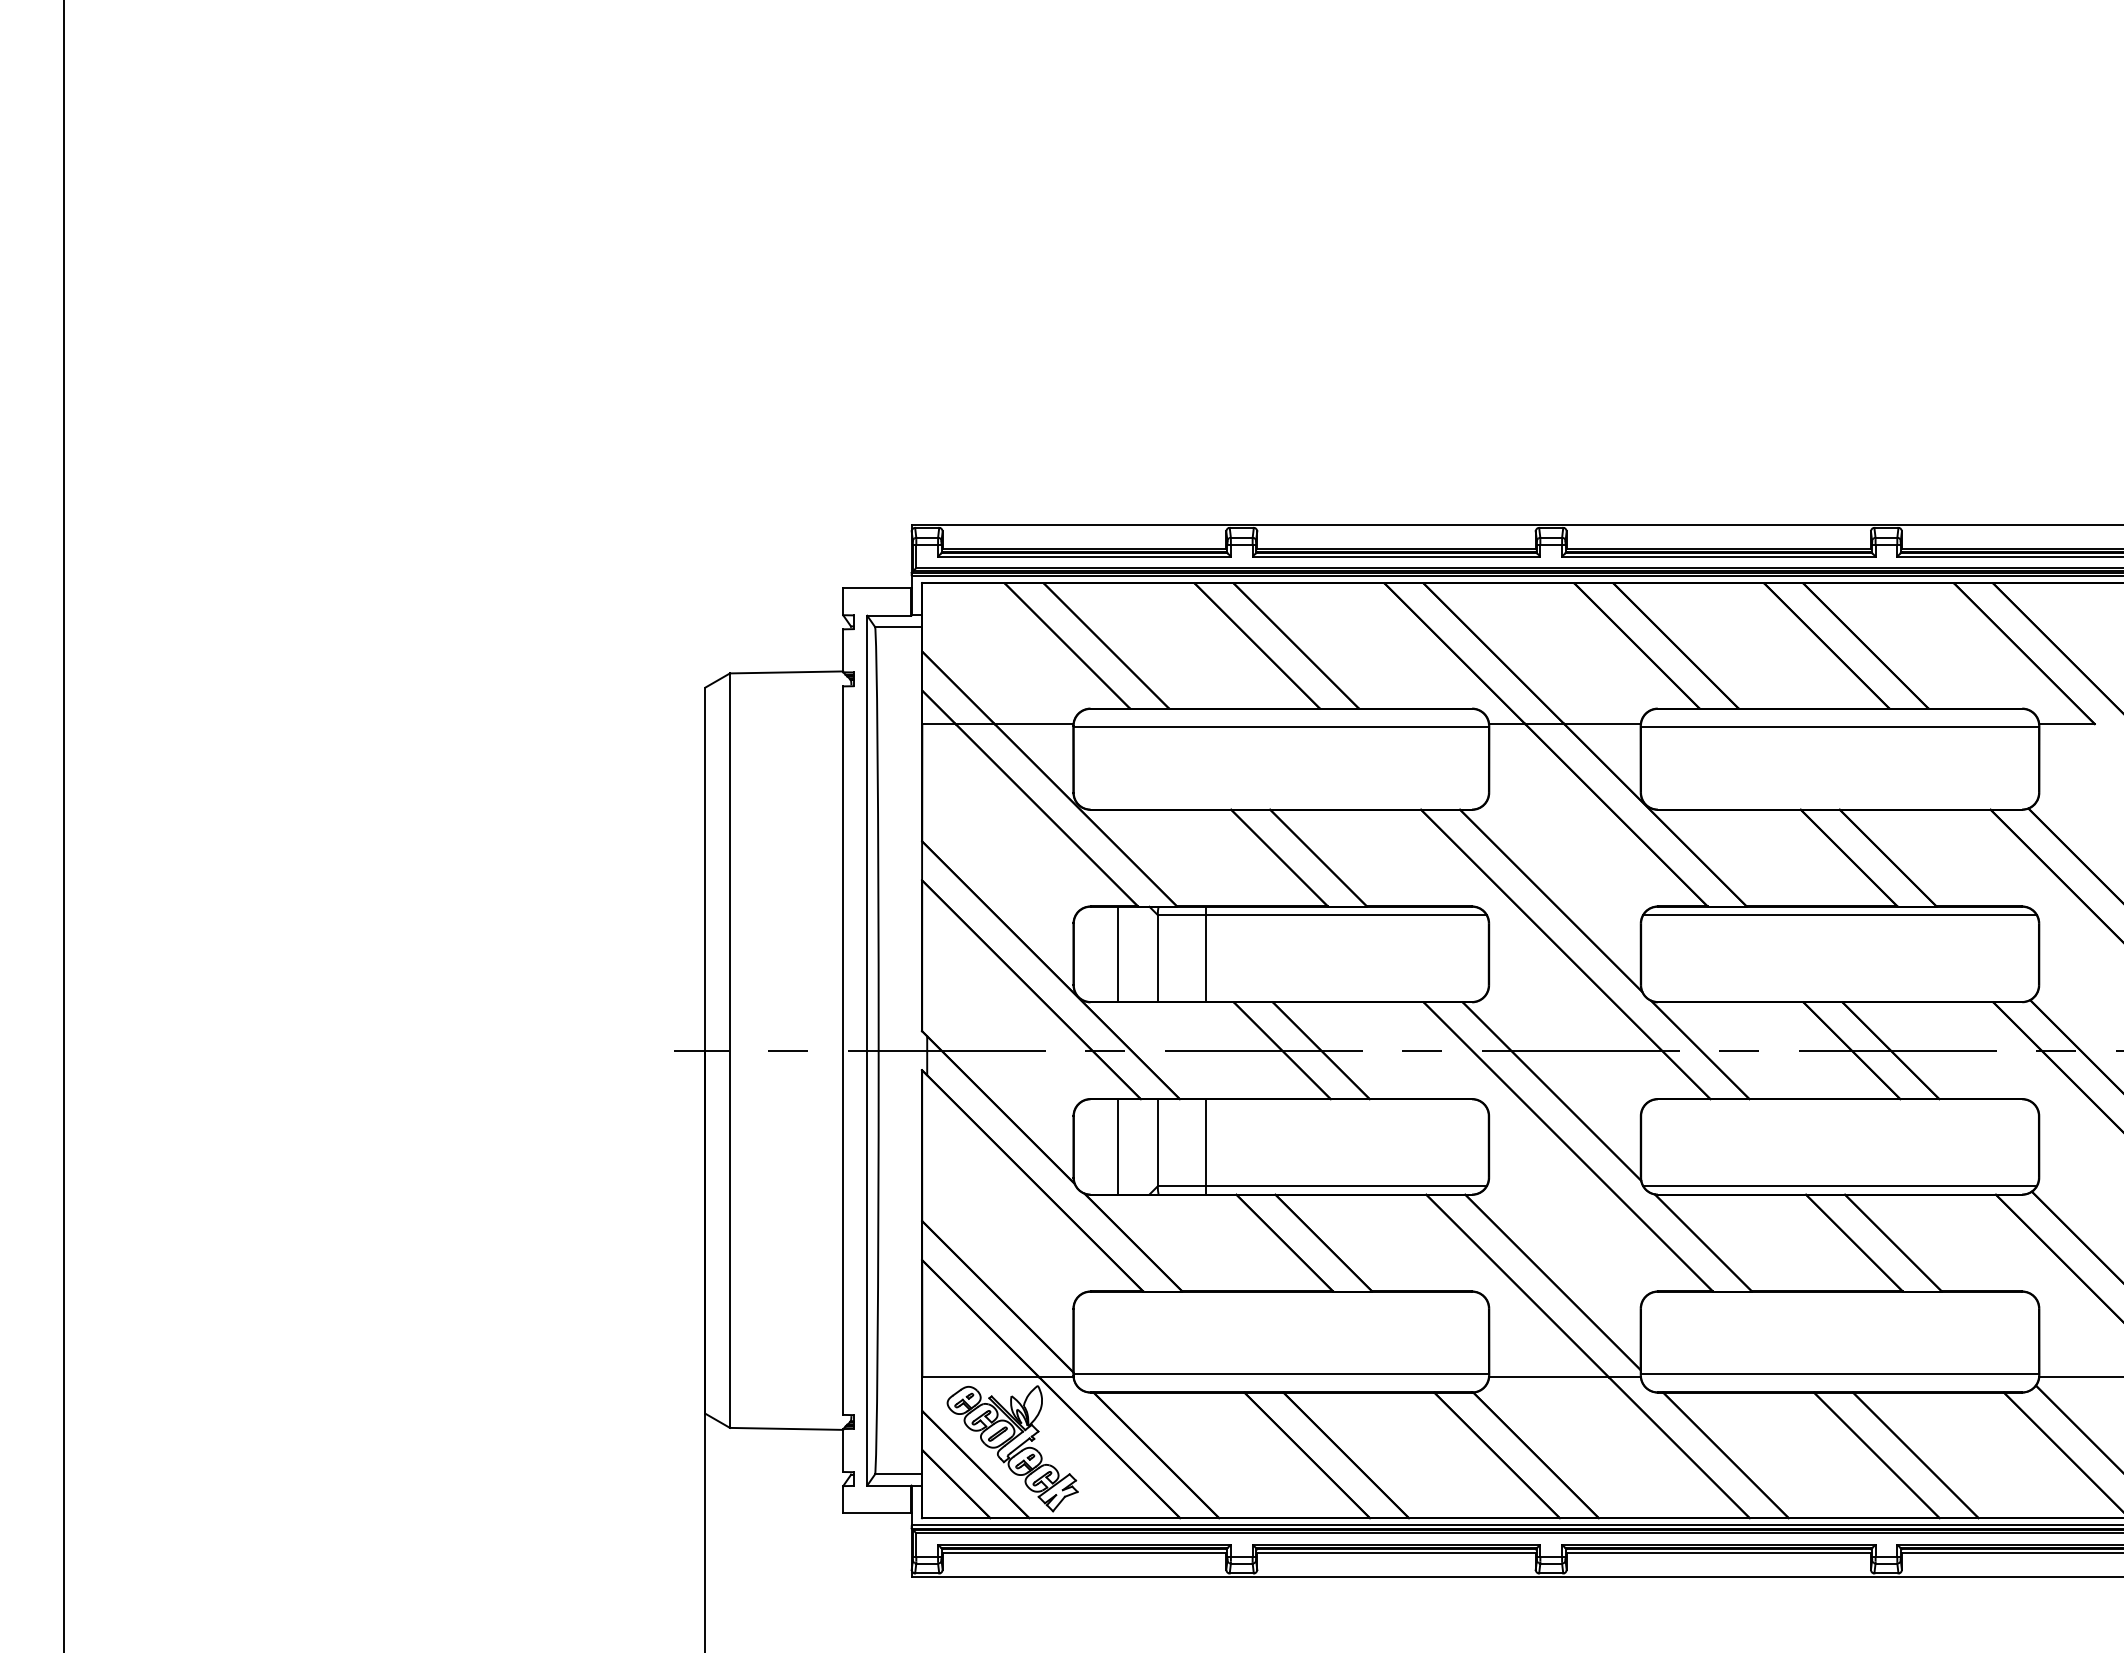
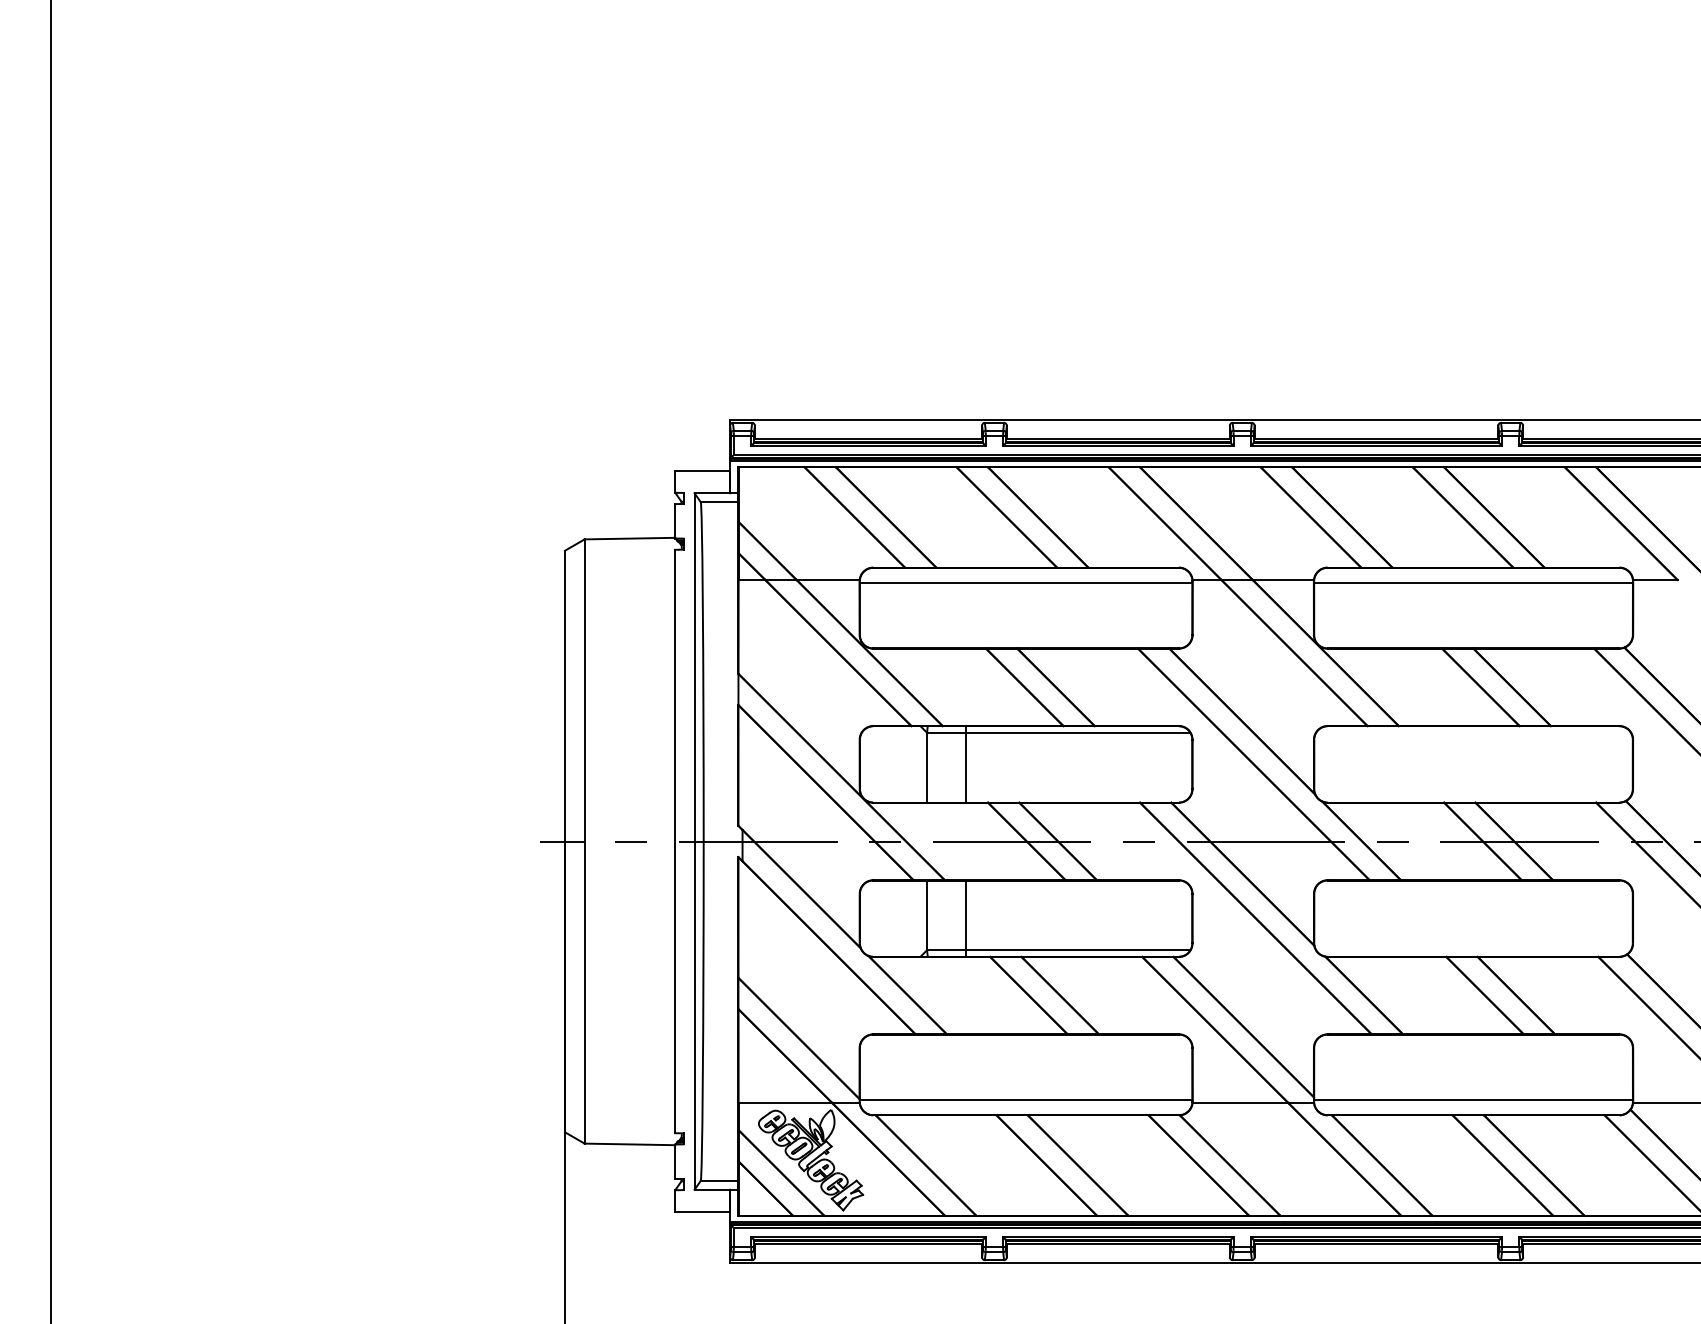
line: (1839, 915) -> (1473, 733), removed
line: (1118, 953) -> (895, 763), removed
line: (1118, 1146) -> (895, 918), removed
line: (1839, 1186) -> (1473, 950), removed

